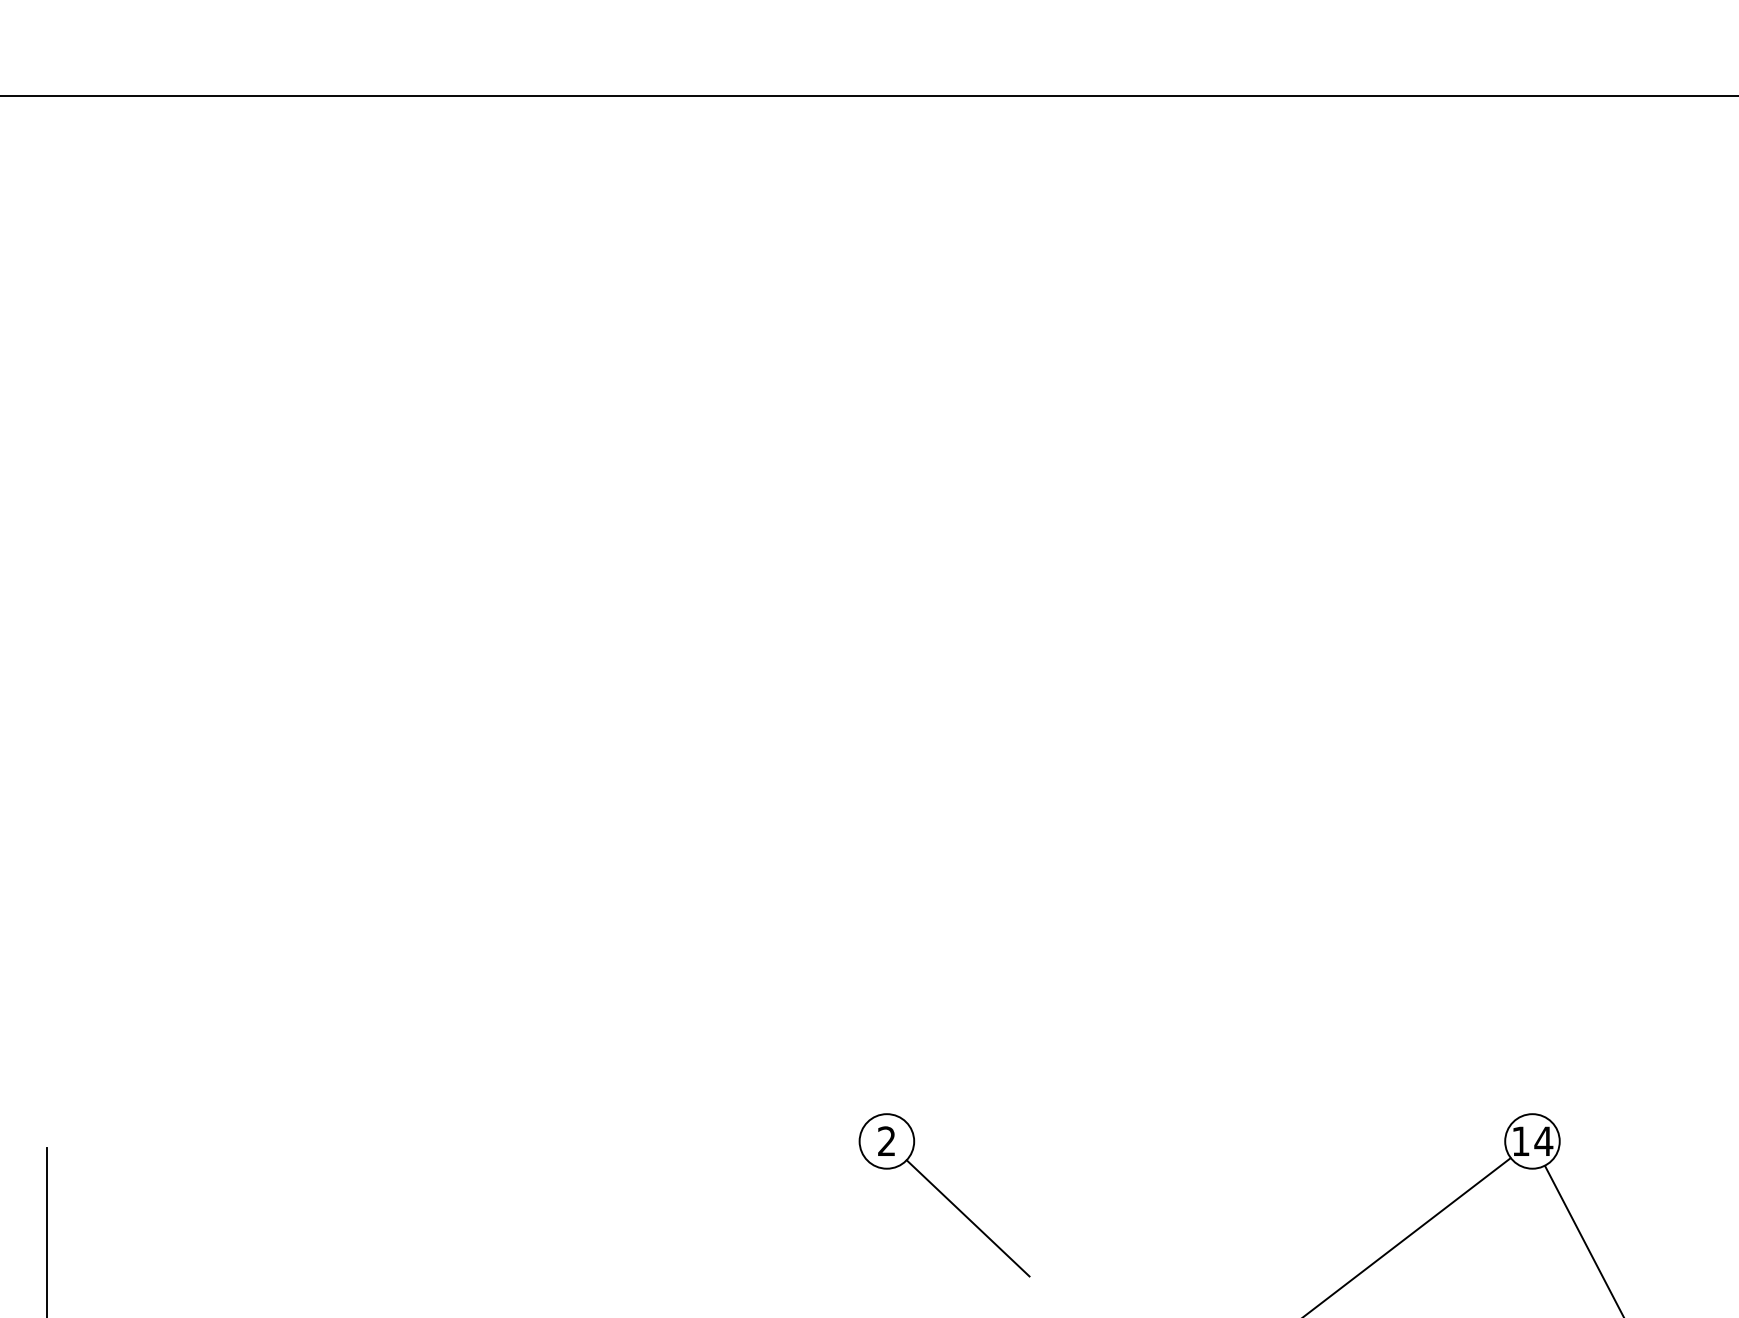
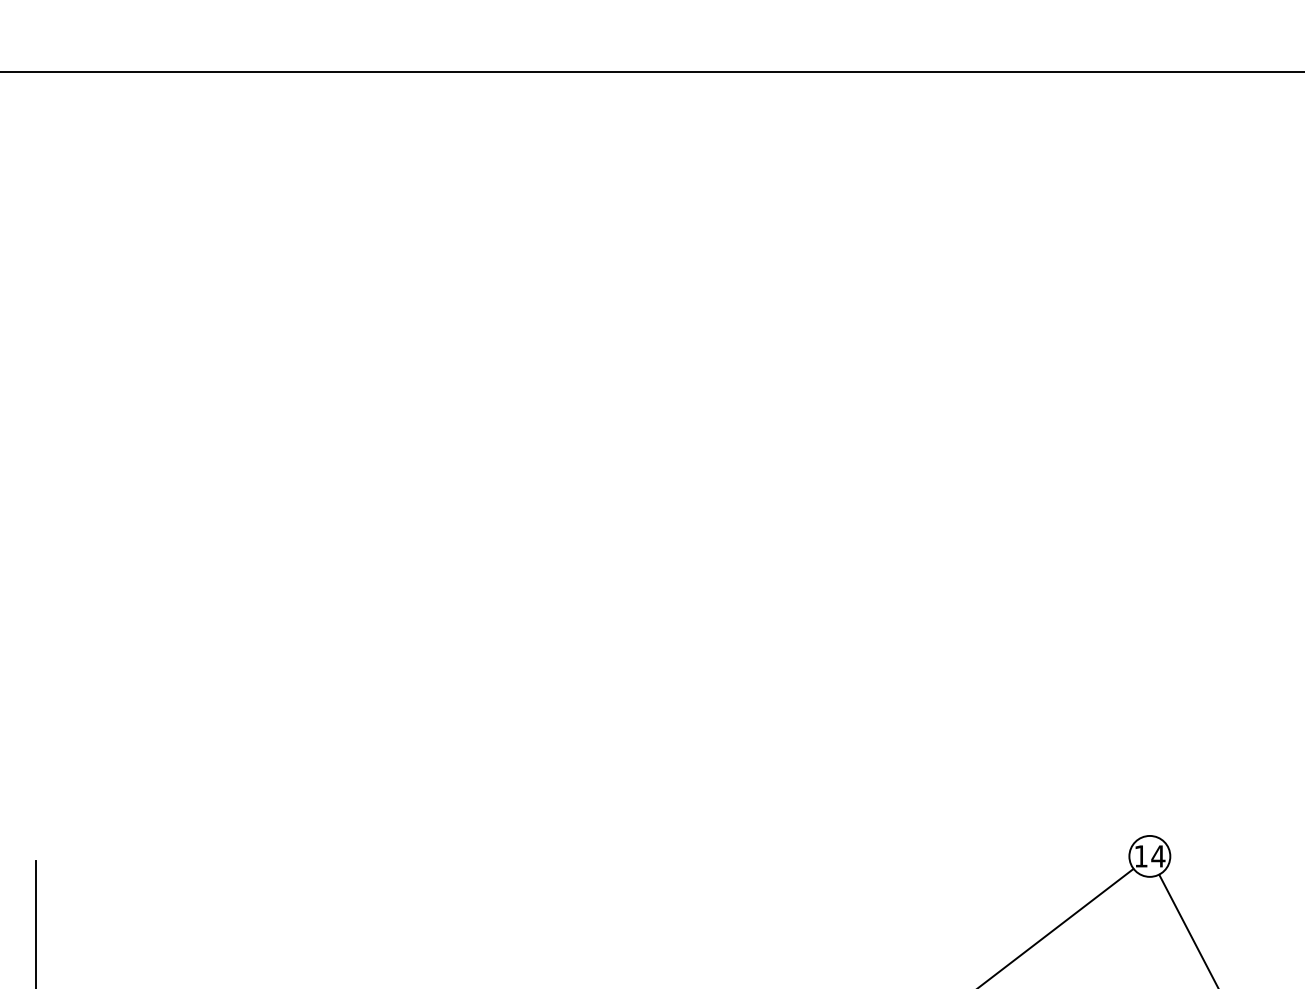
part: (944, 1195) -> (708, 896), removed

